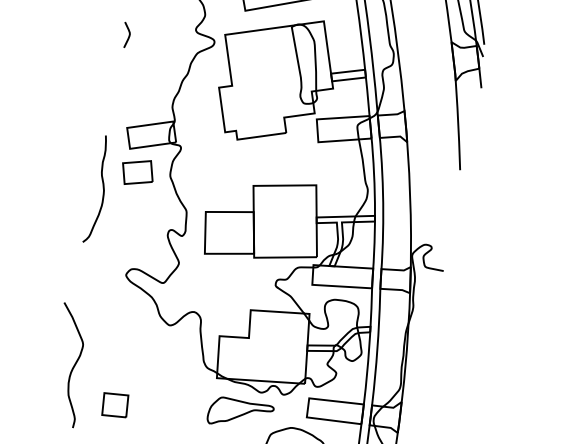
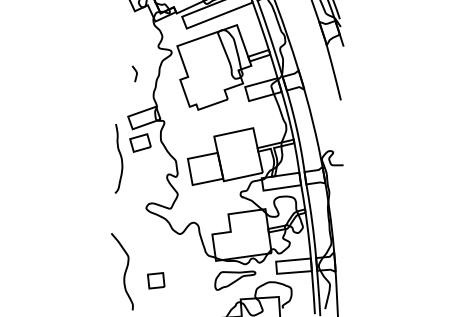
curve: (127, 33) -> (135, 72), moved
part: (115, 404) -> (156, 280), moved

